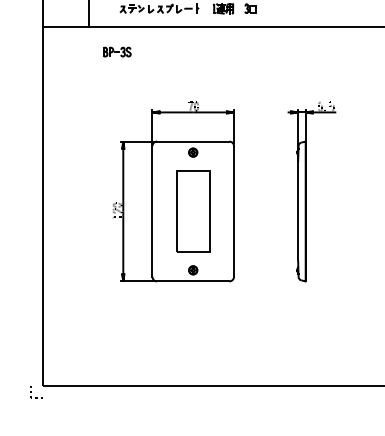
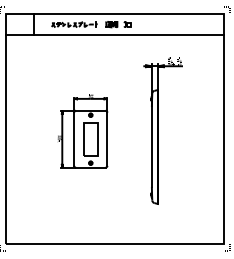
part: (116, 51) -> (49, 49), removed
part: (173, 192) -> (82, 131), size x0.7
part: (312, 192) -> (163, 131), size x1.4

